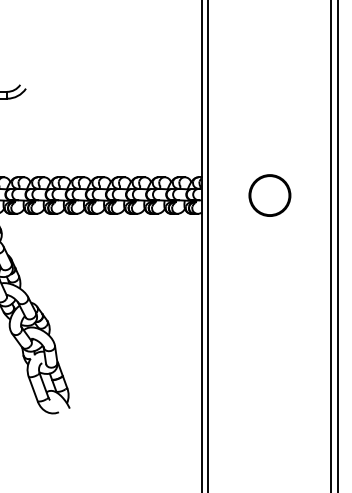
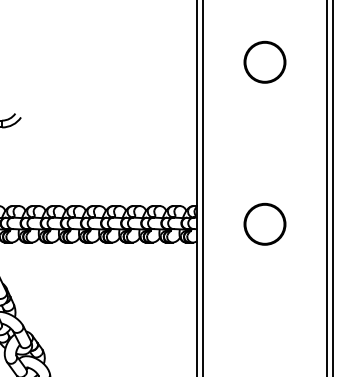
circle: (269, 33) -> (264, 62), added

